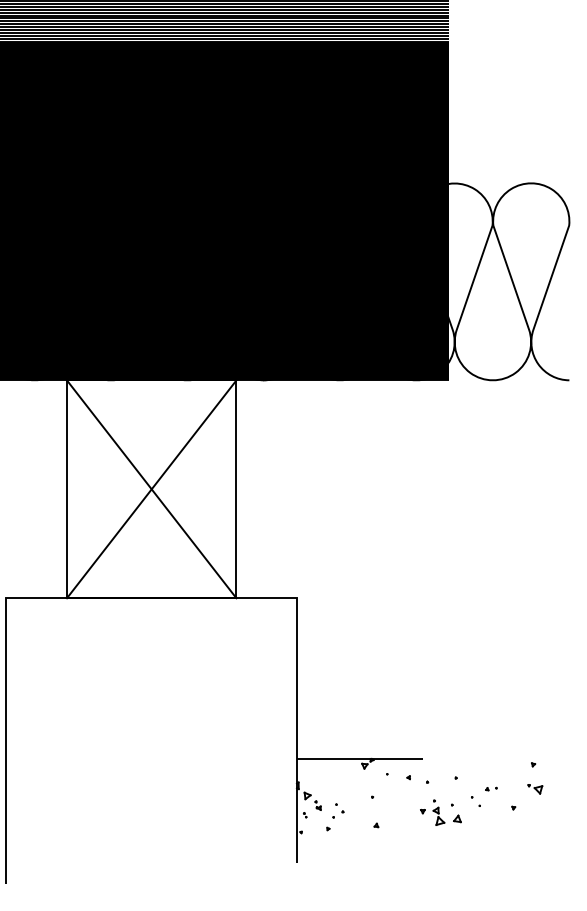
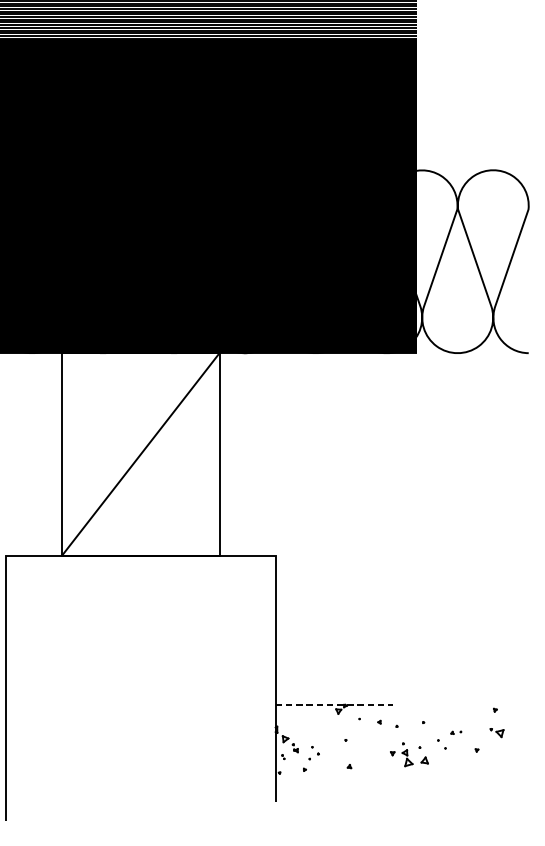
line: (151, 489) -> (140, 454), removed
line: (359, 758) -> (333, 704), solid -> dashed

